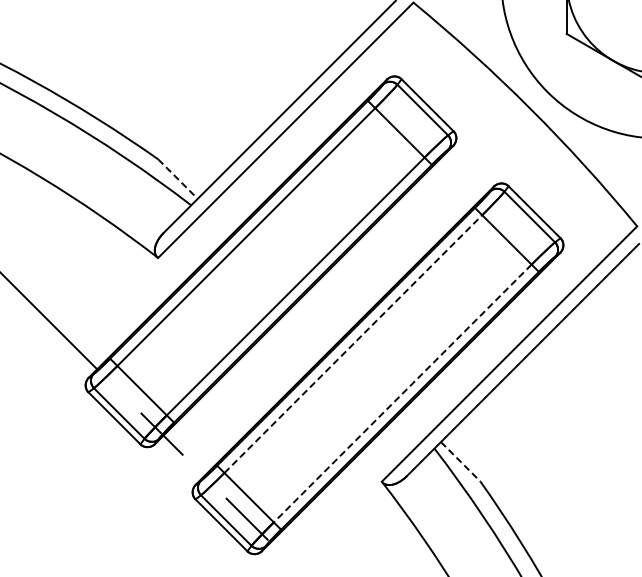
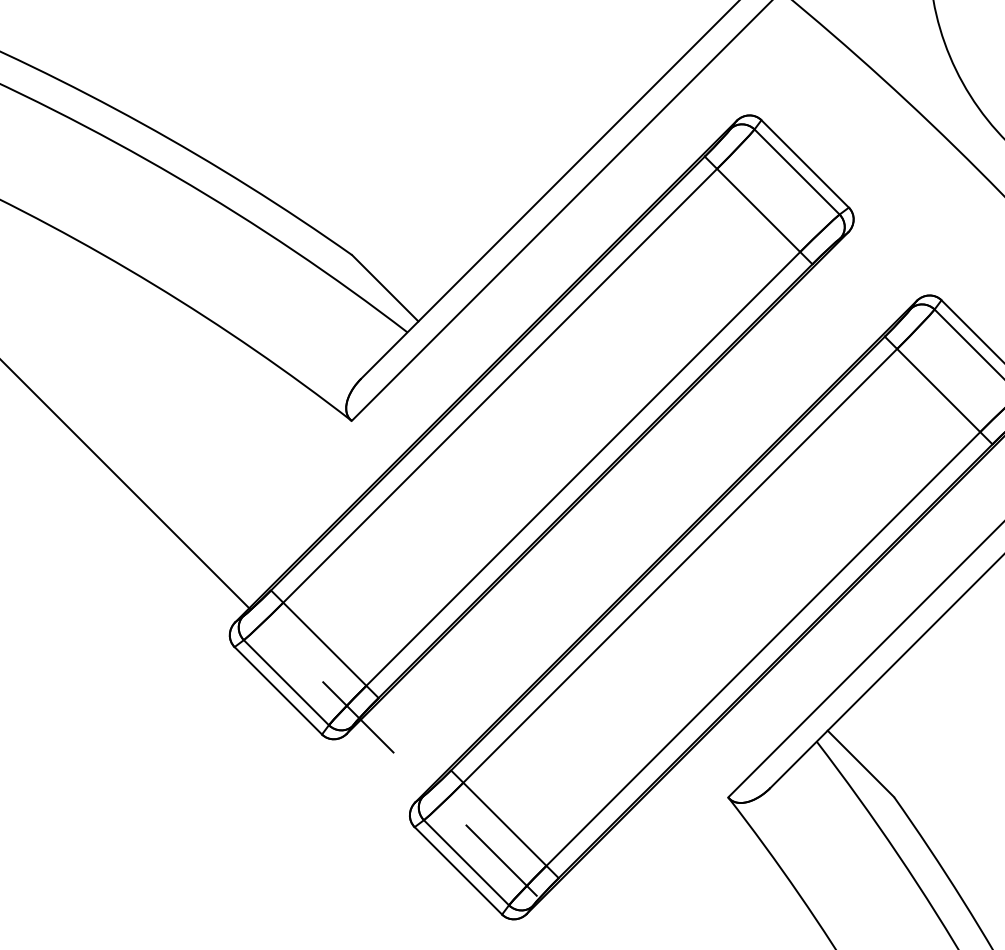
line: (178, 179) -> (386, 288), dashed -> solid
line: (353, 343) -> (680, 564), dashed -> solid
line: (402, 393) -> (762, 648), dashed -> solid
line: (460, 461) -> (860, 763), dashed -> solid

